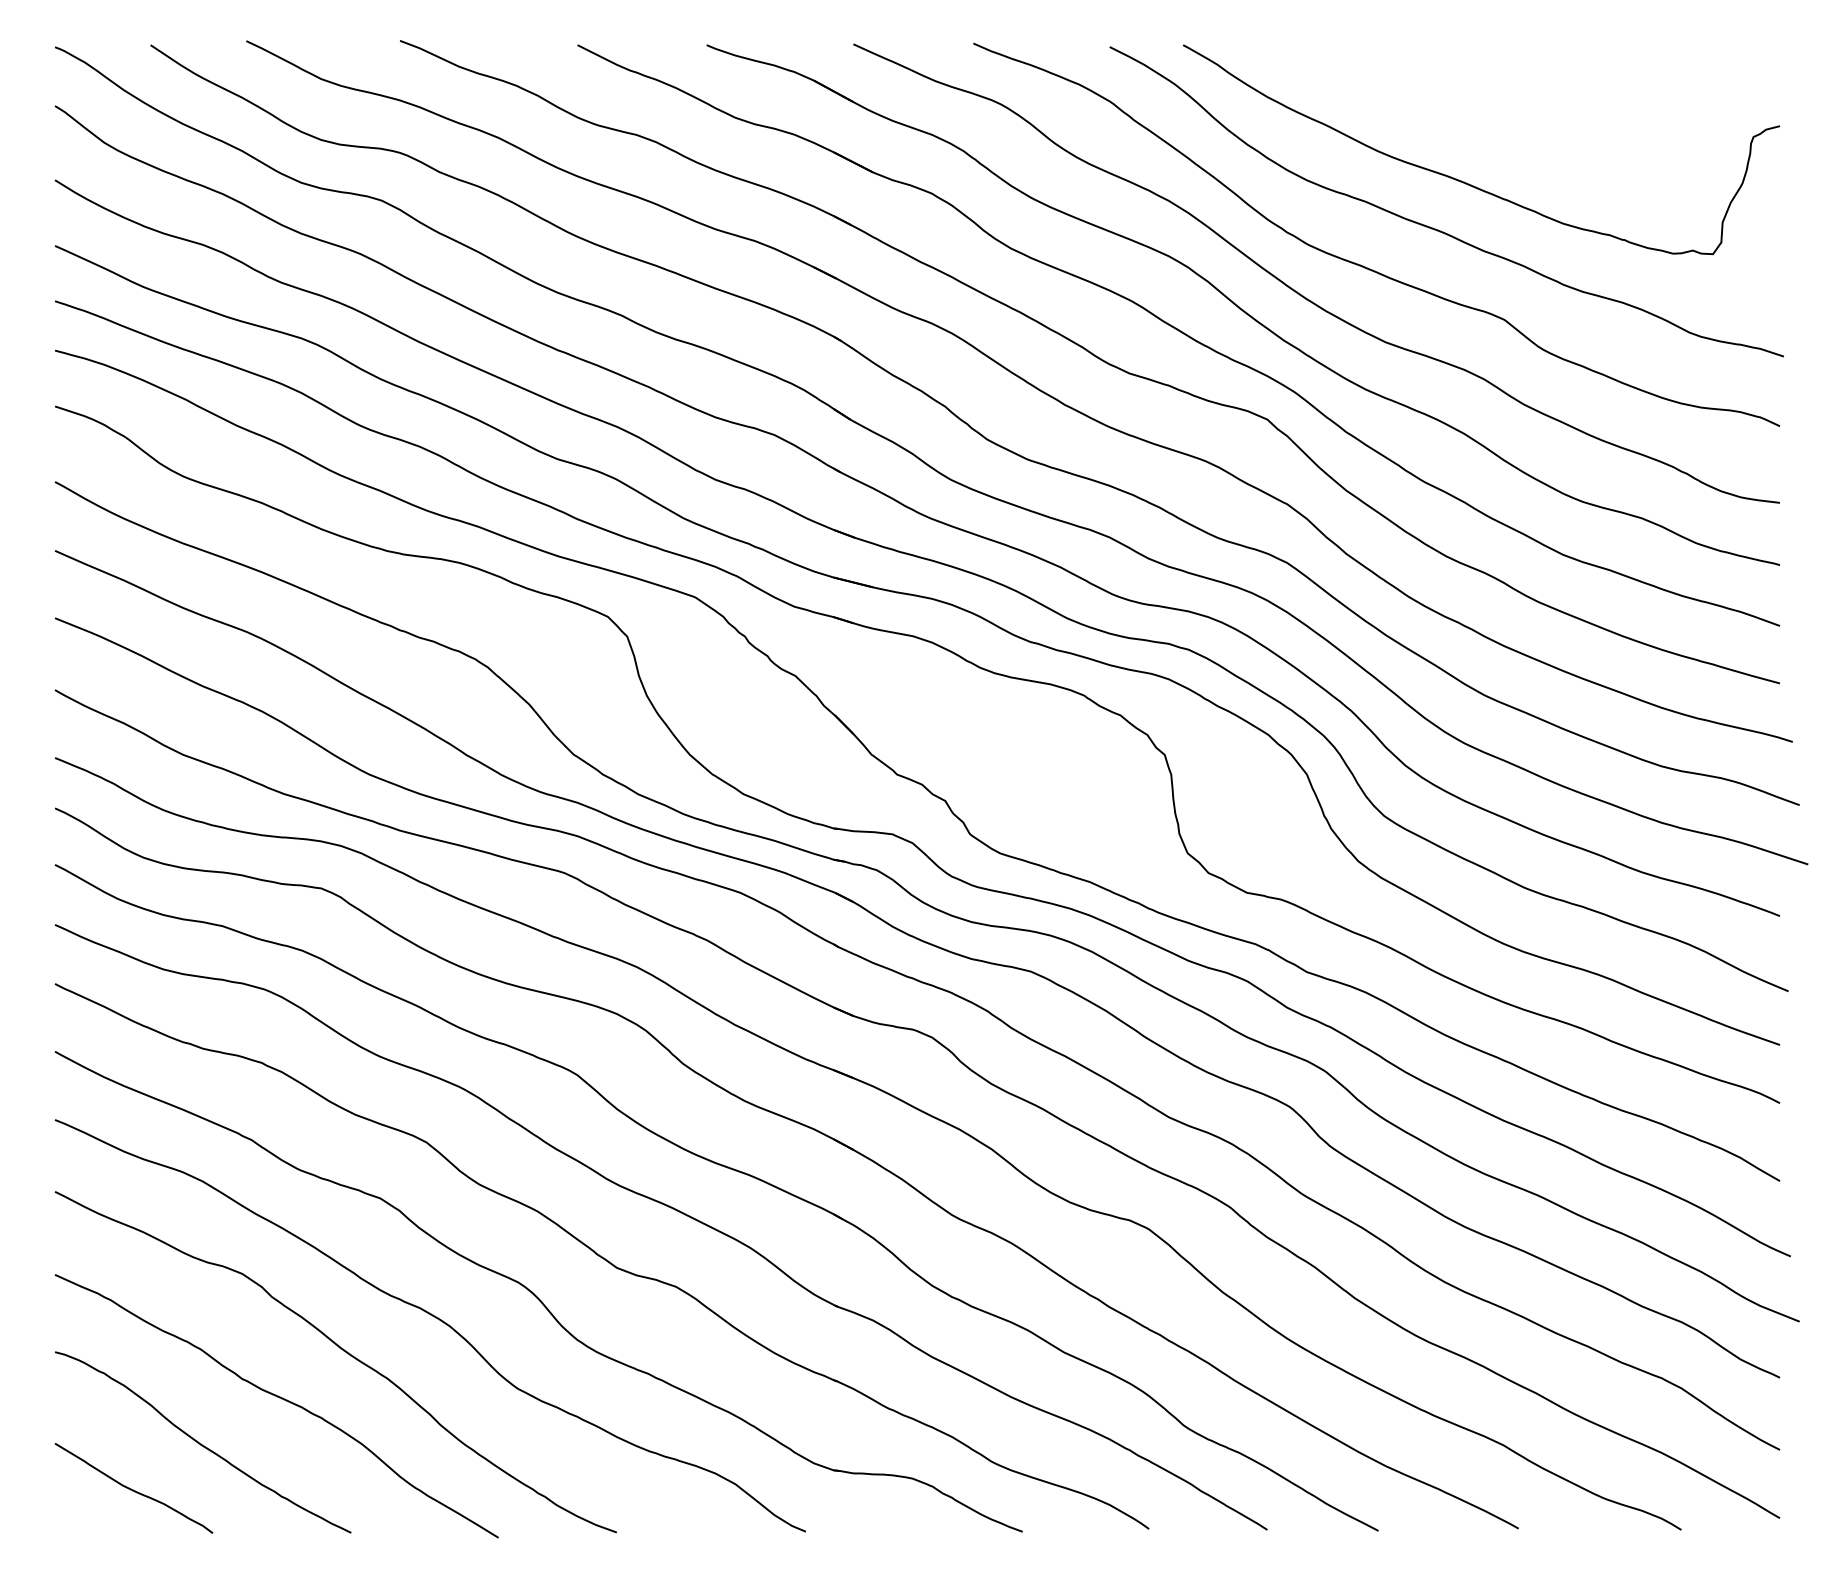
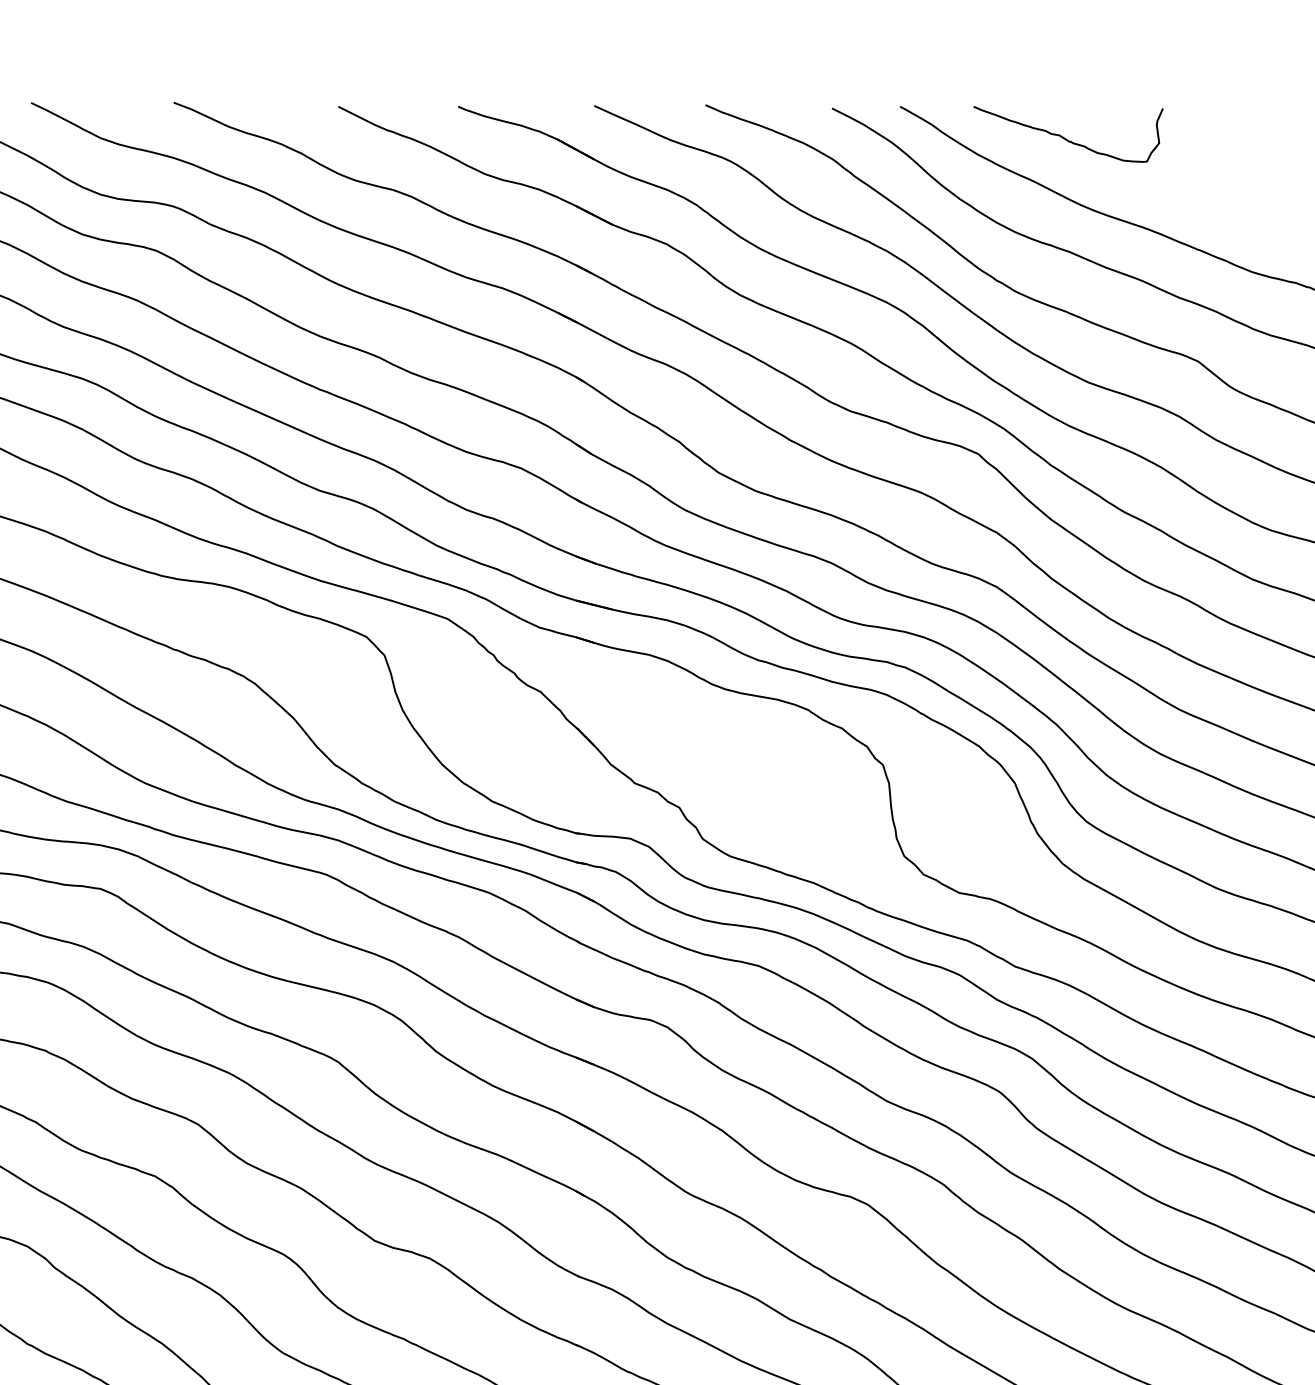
curve: (1362, 79) -> (1066, 138), added

